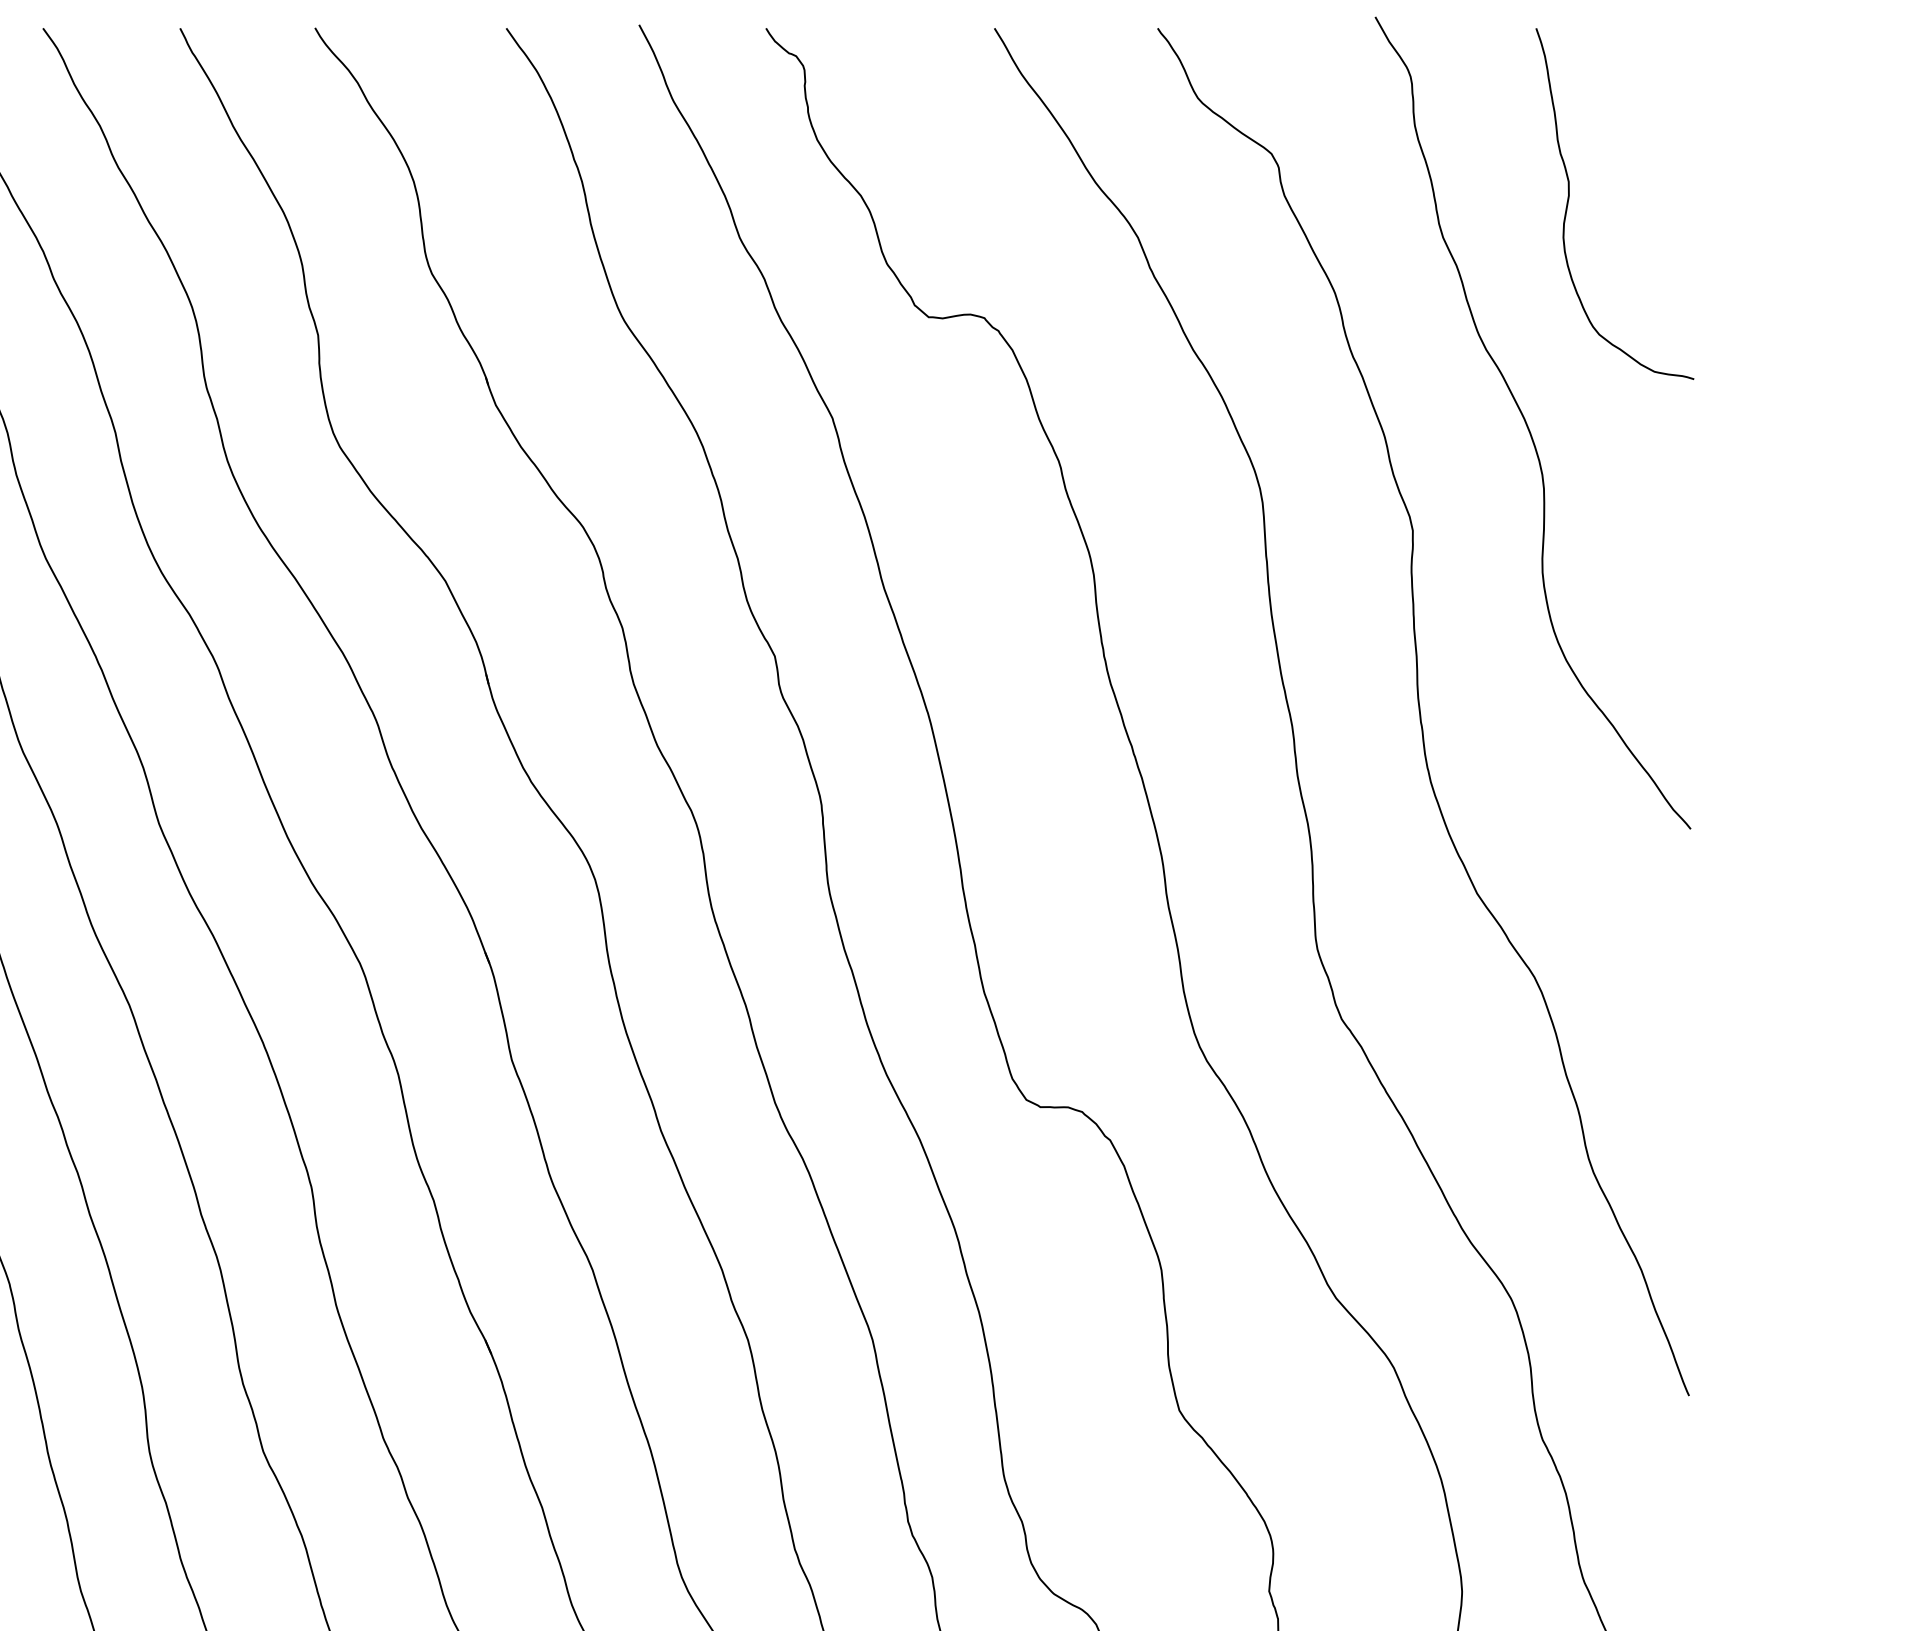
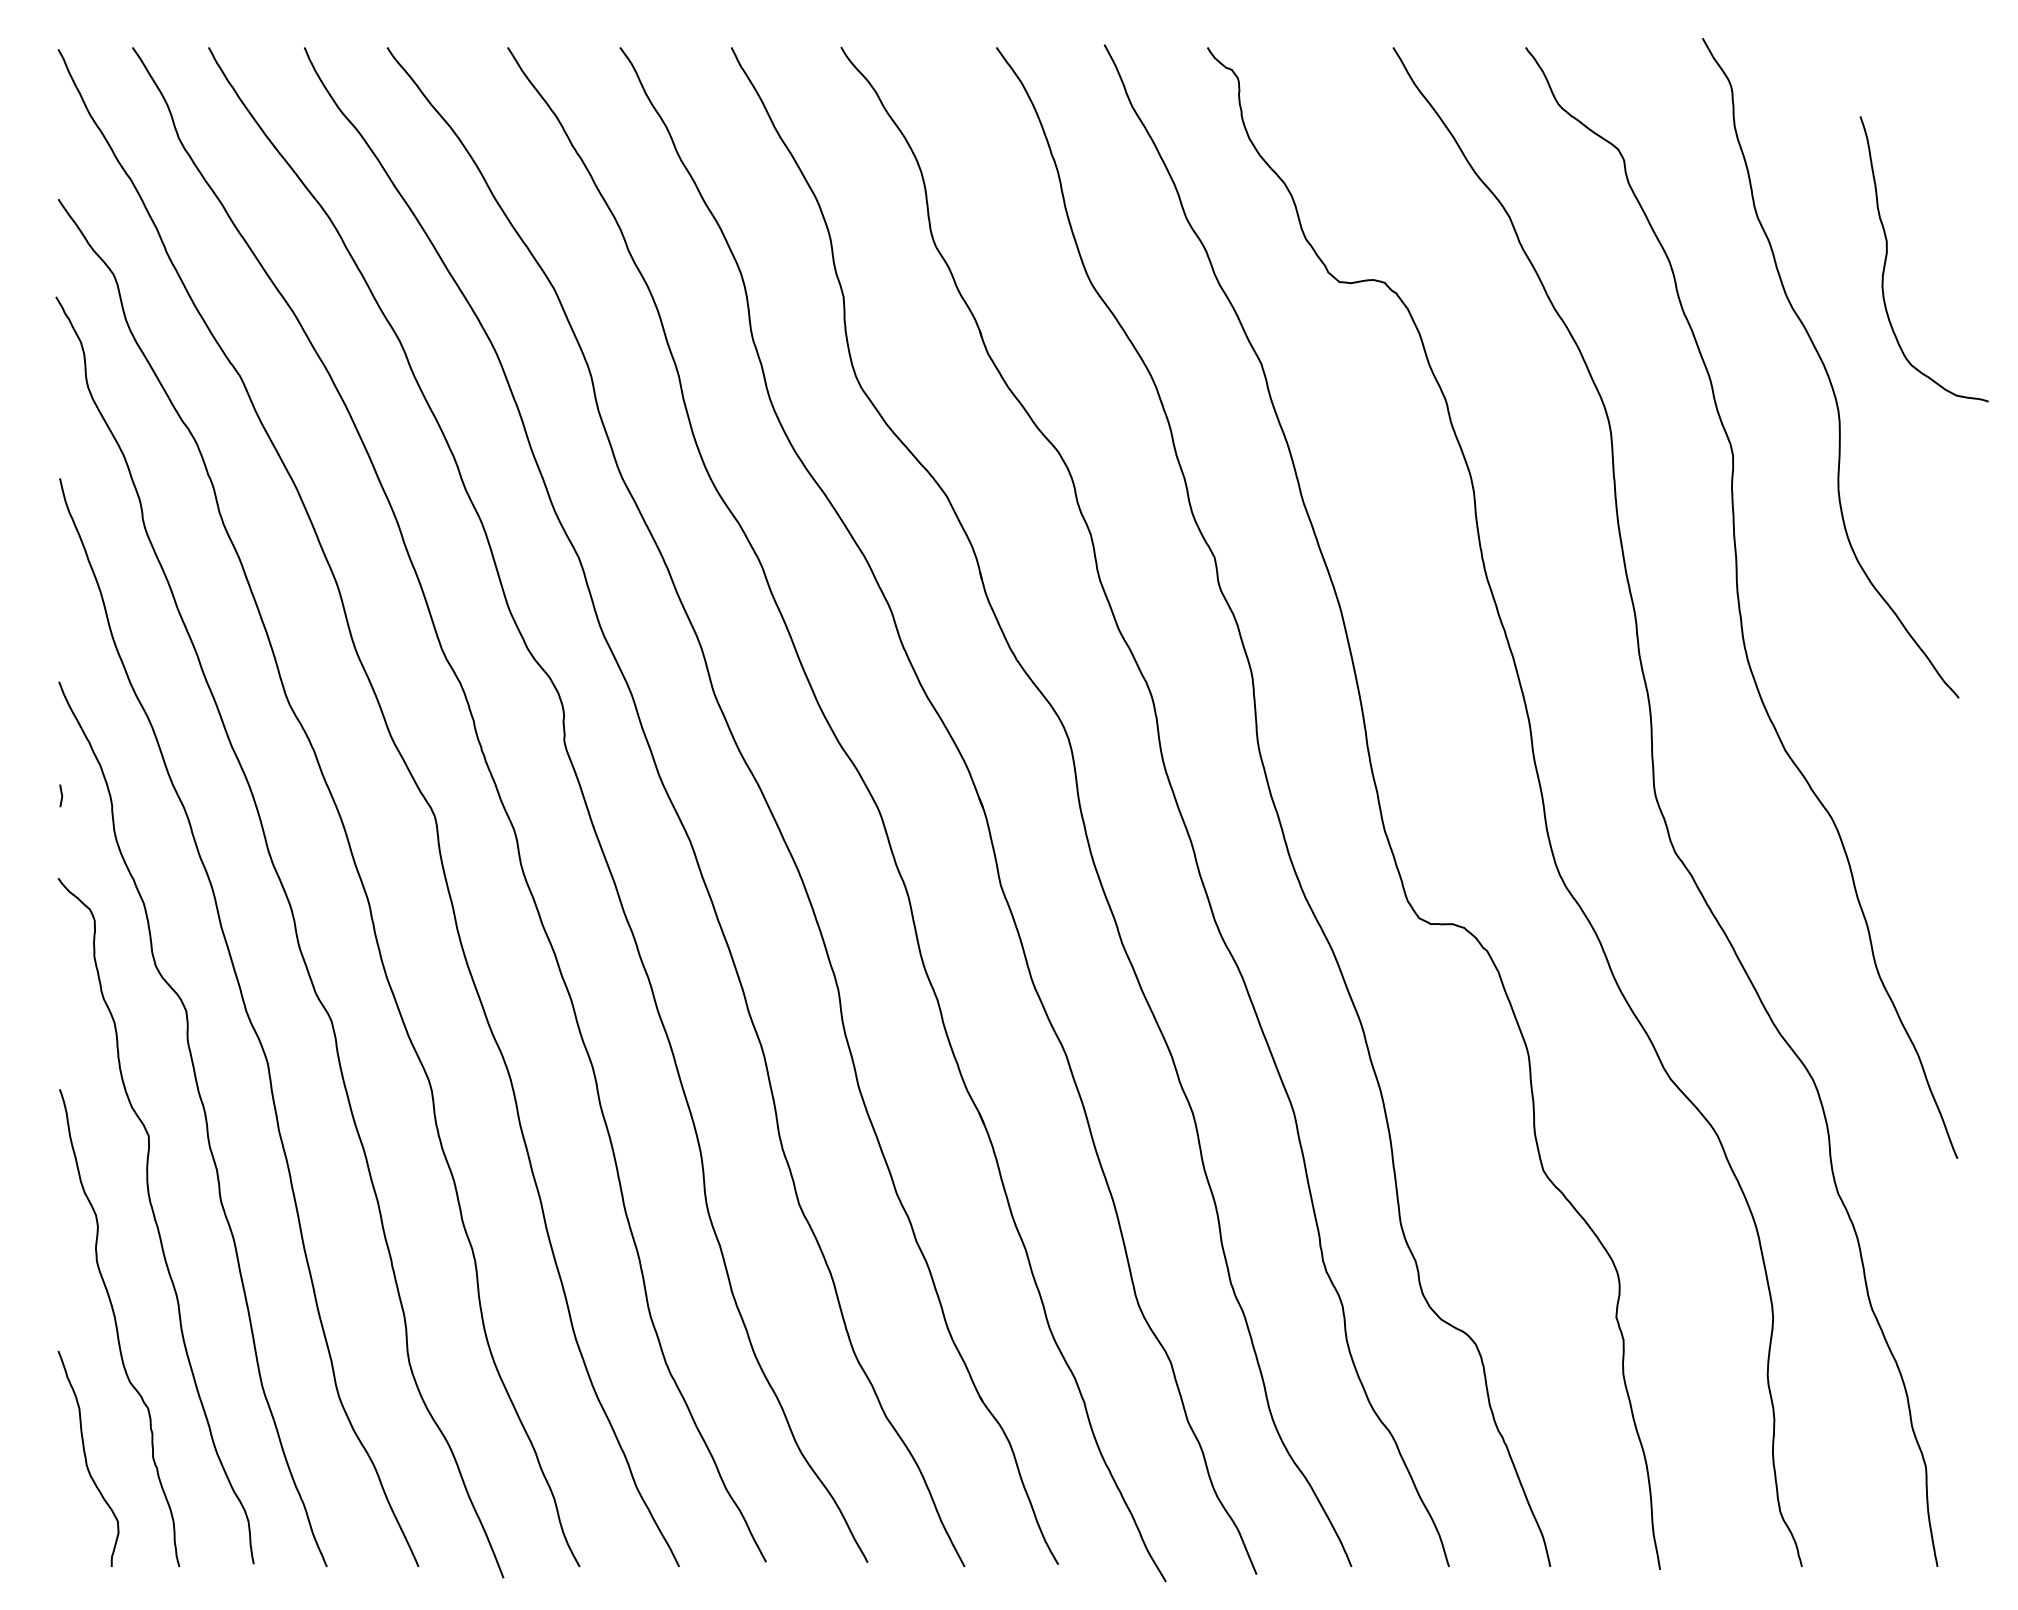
curve: (1569, 200) -> (1887, 256), moved

